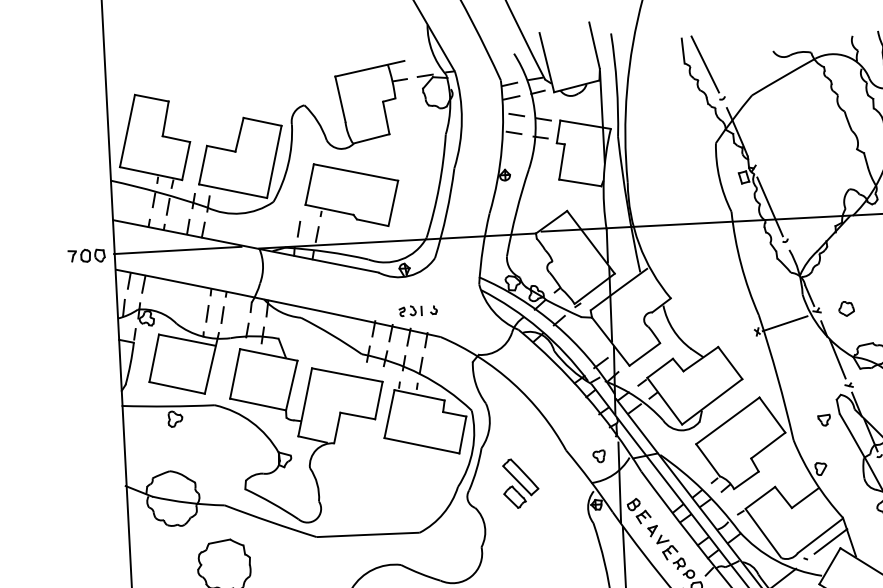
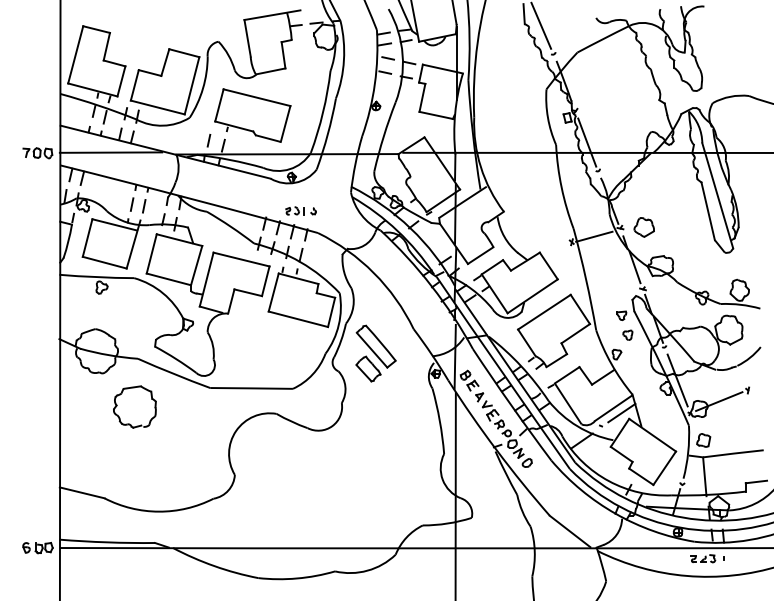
part: (845, 308) -> (643, 227), size x1.67
part: (598, 455) -> (627, 334), moved
part: (520, 483) -> (375, 353), size x1.43

